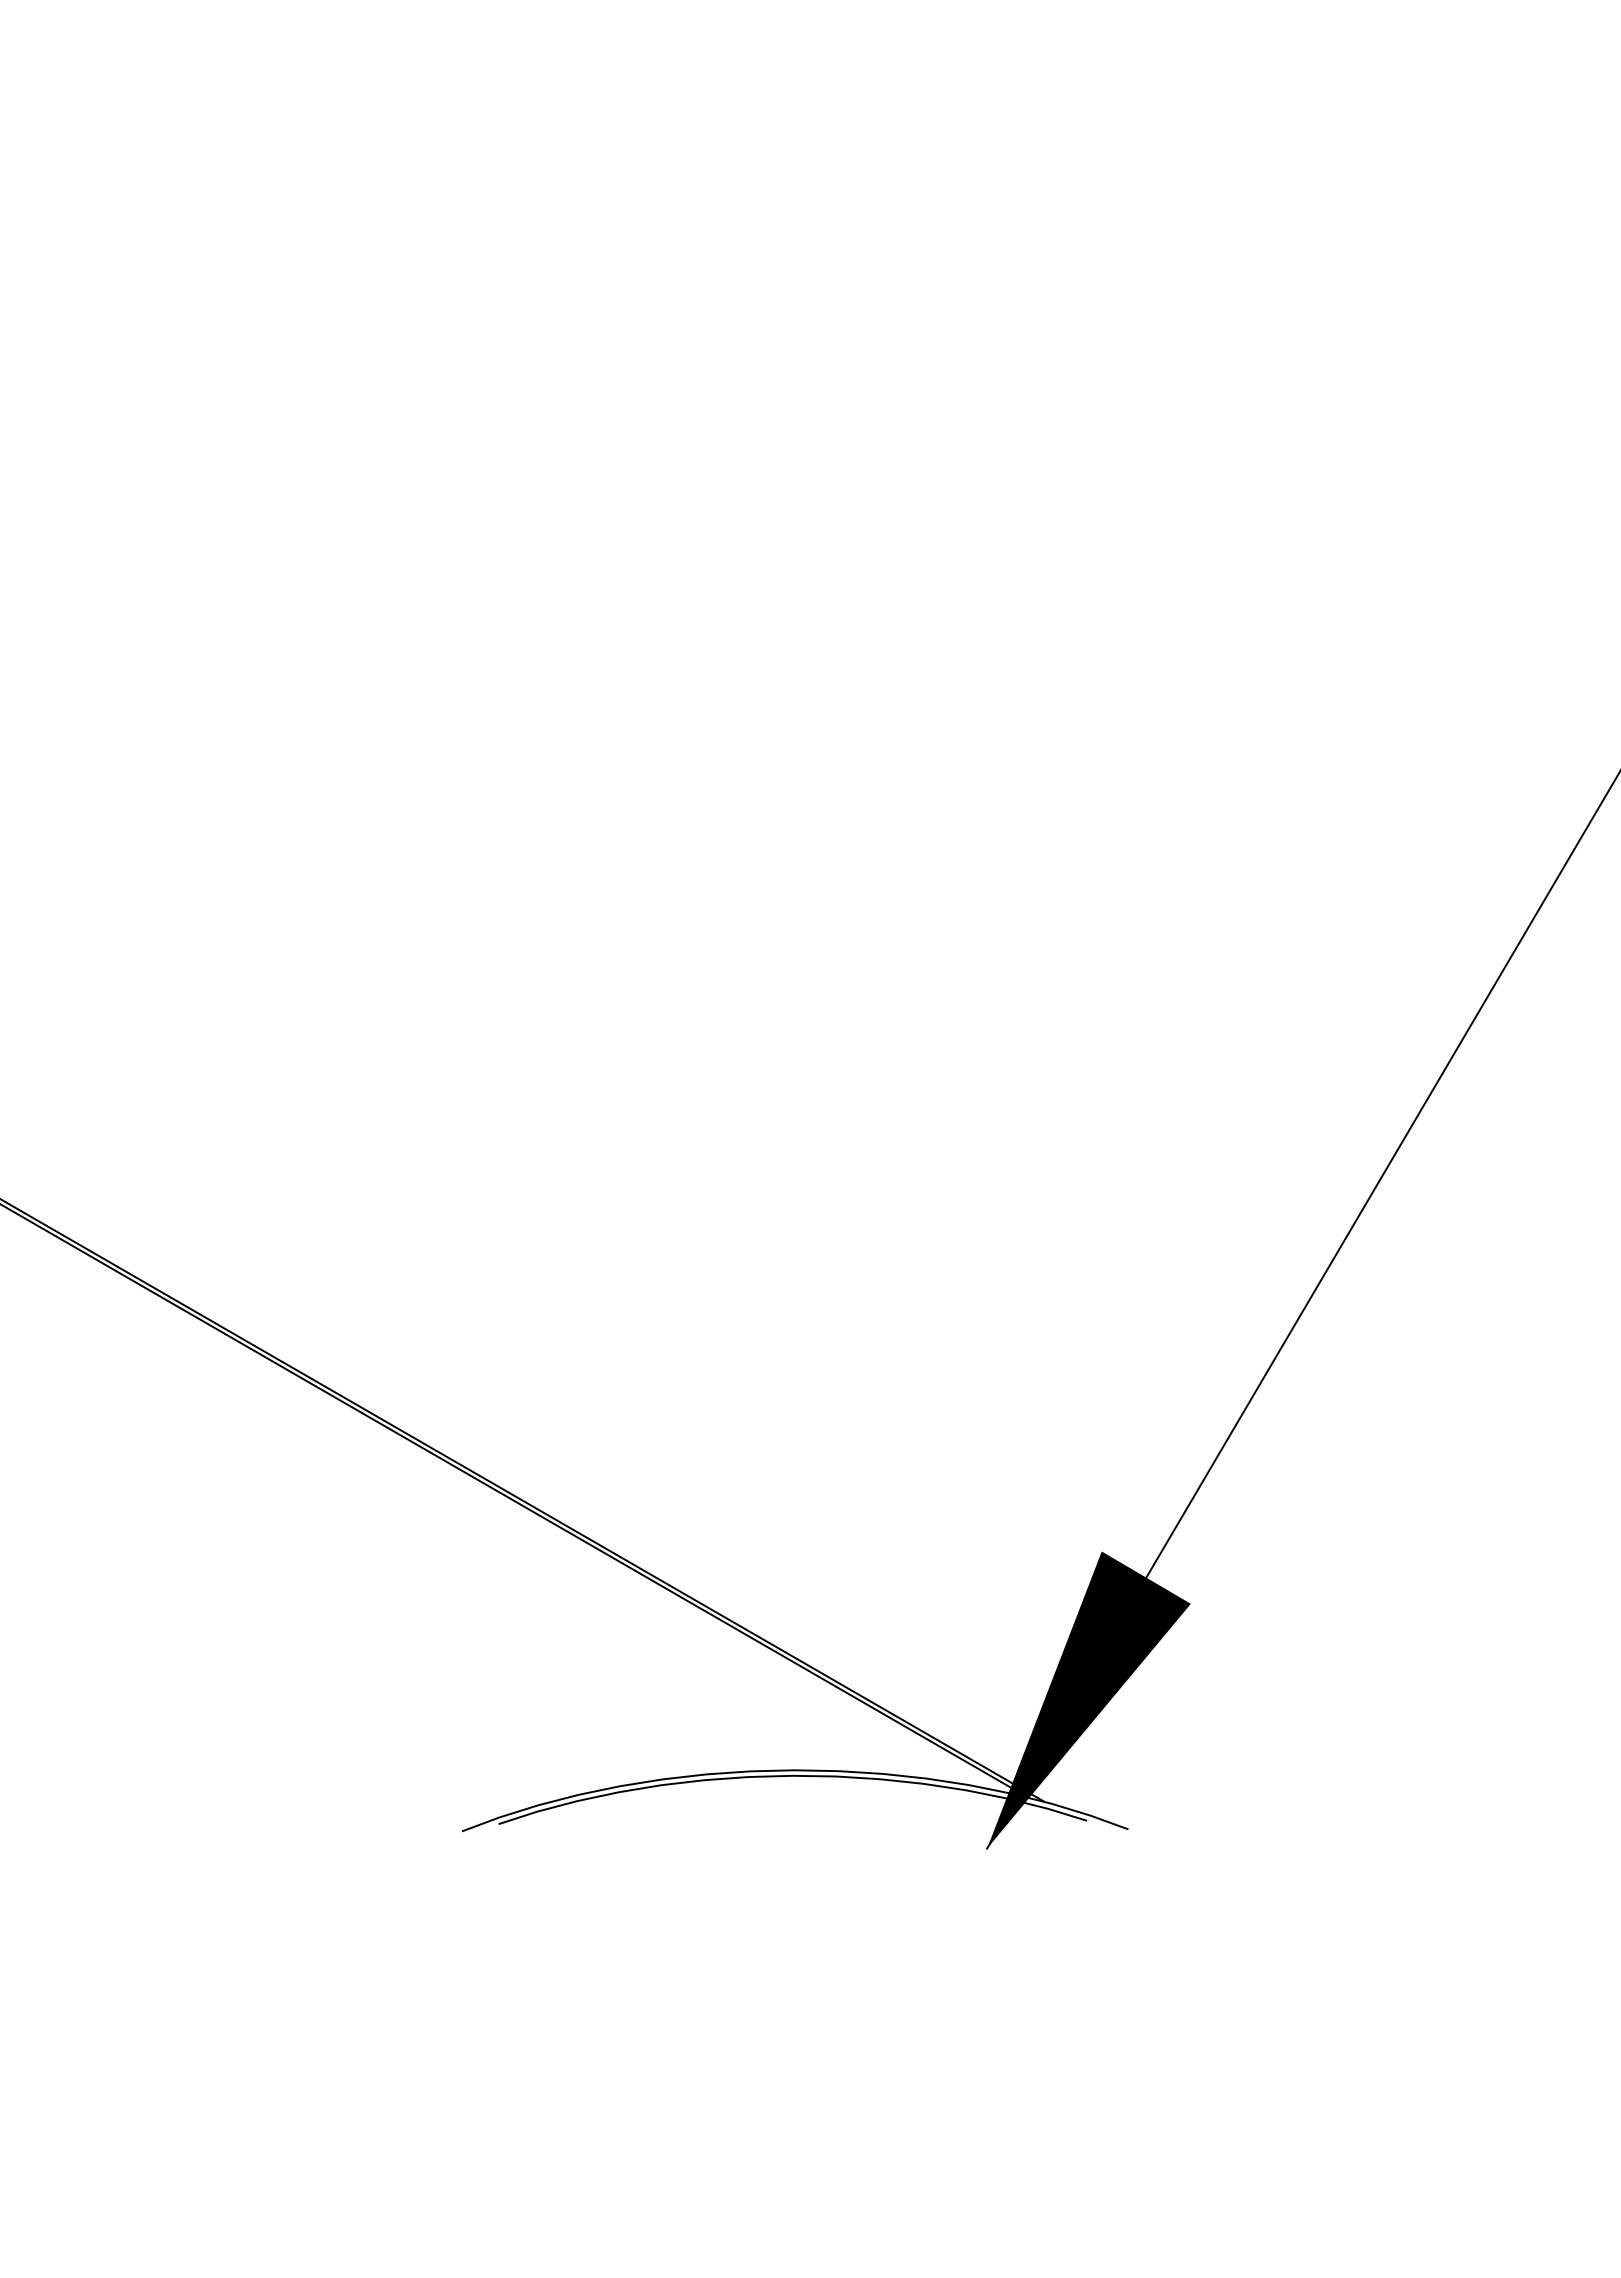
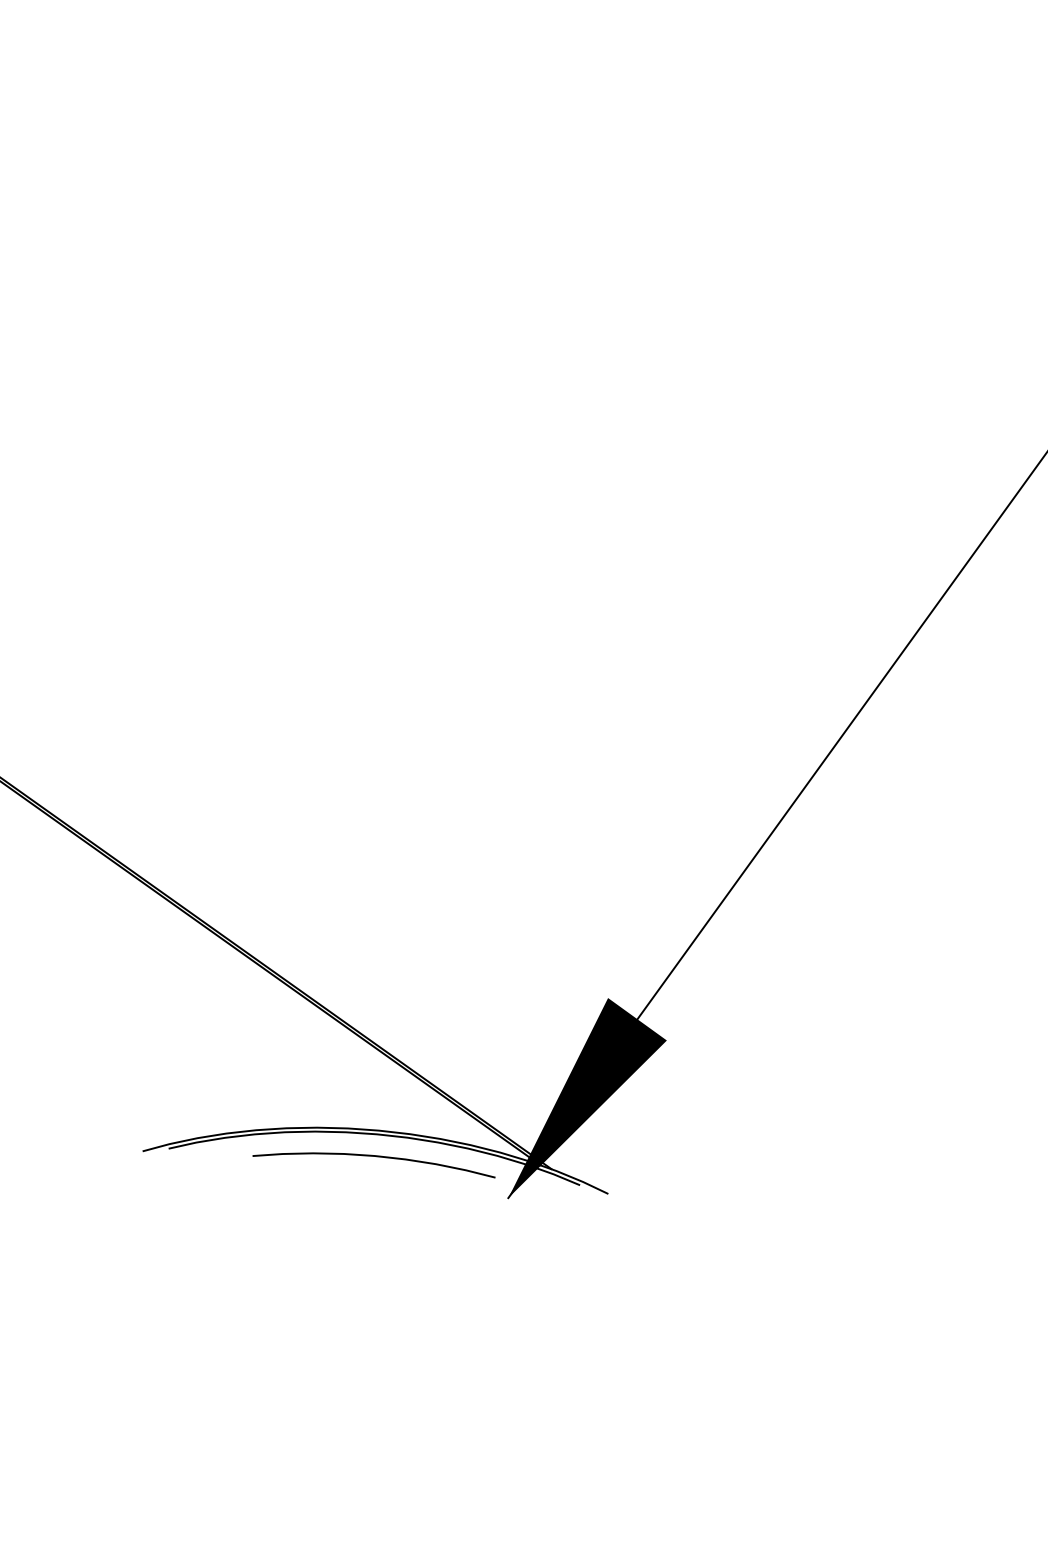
curve: (792, 1807) -> (375, 1156), added

